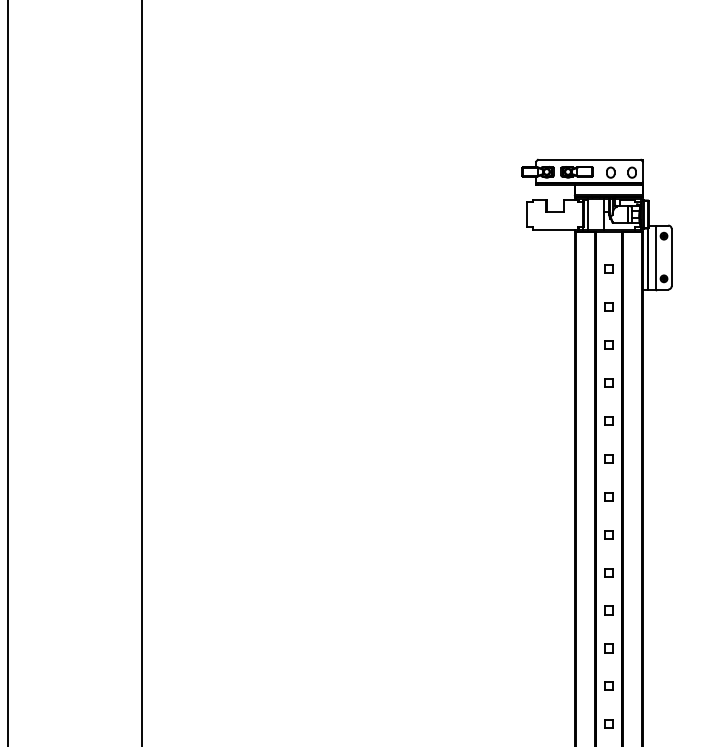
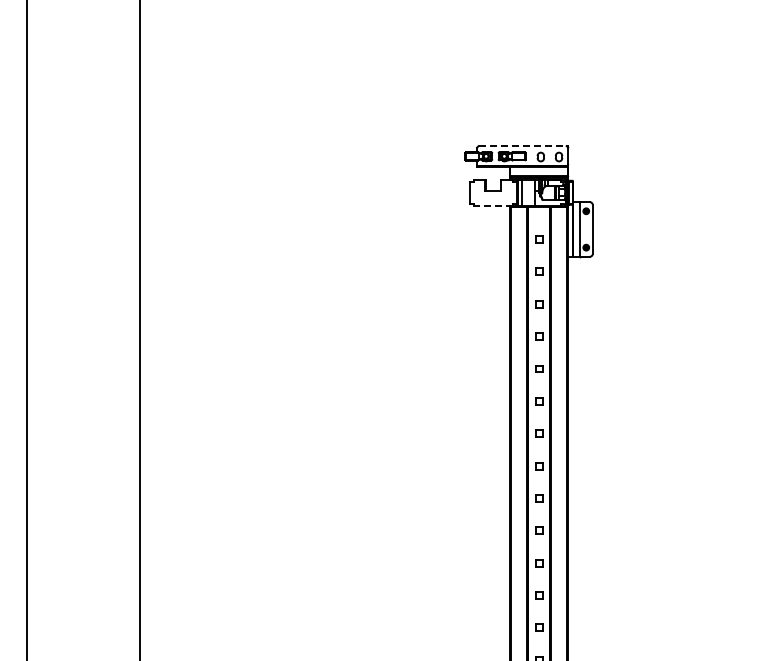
line: (590, 160) -> (523, 146), solid -> dashed
line: (554, 229) -> (492, 205), solid -> dashed

